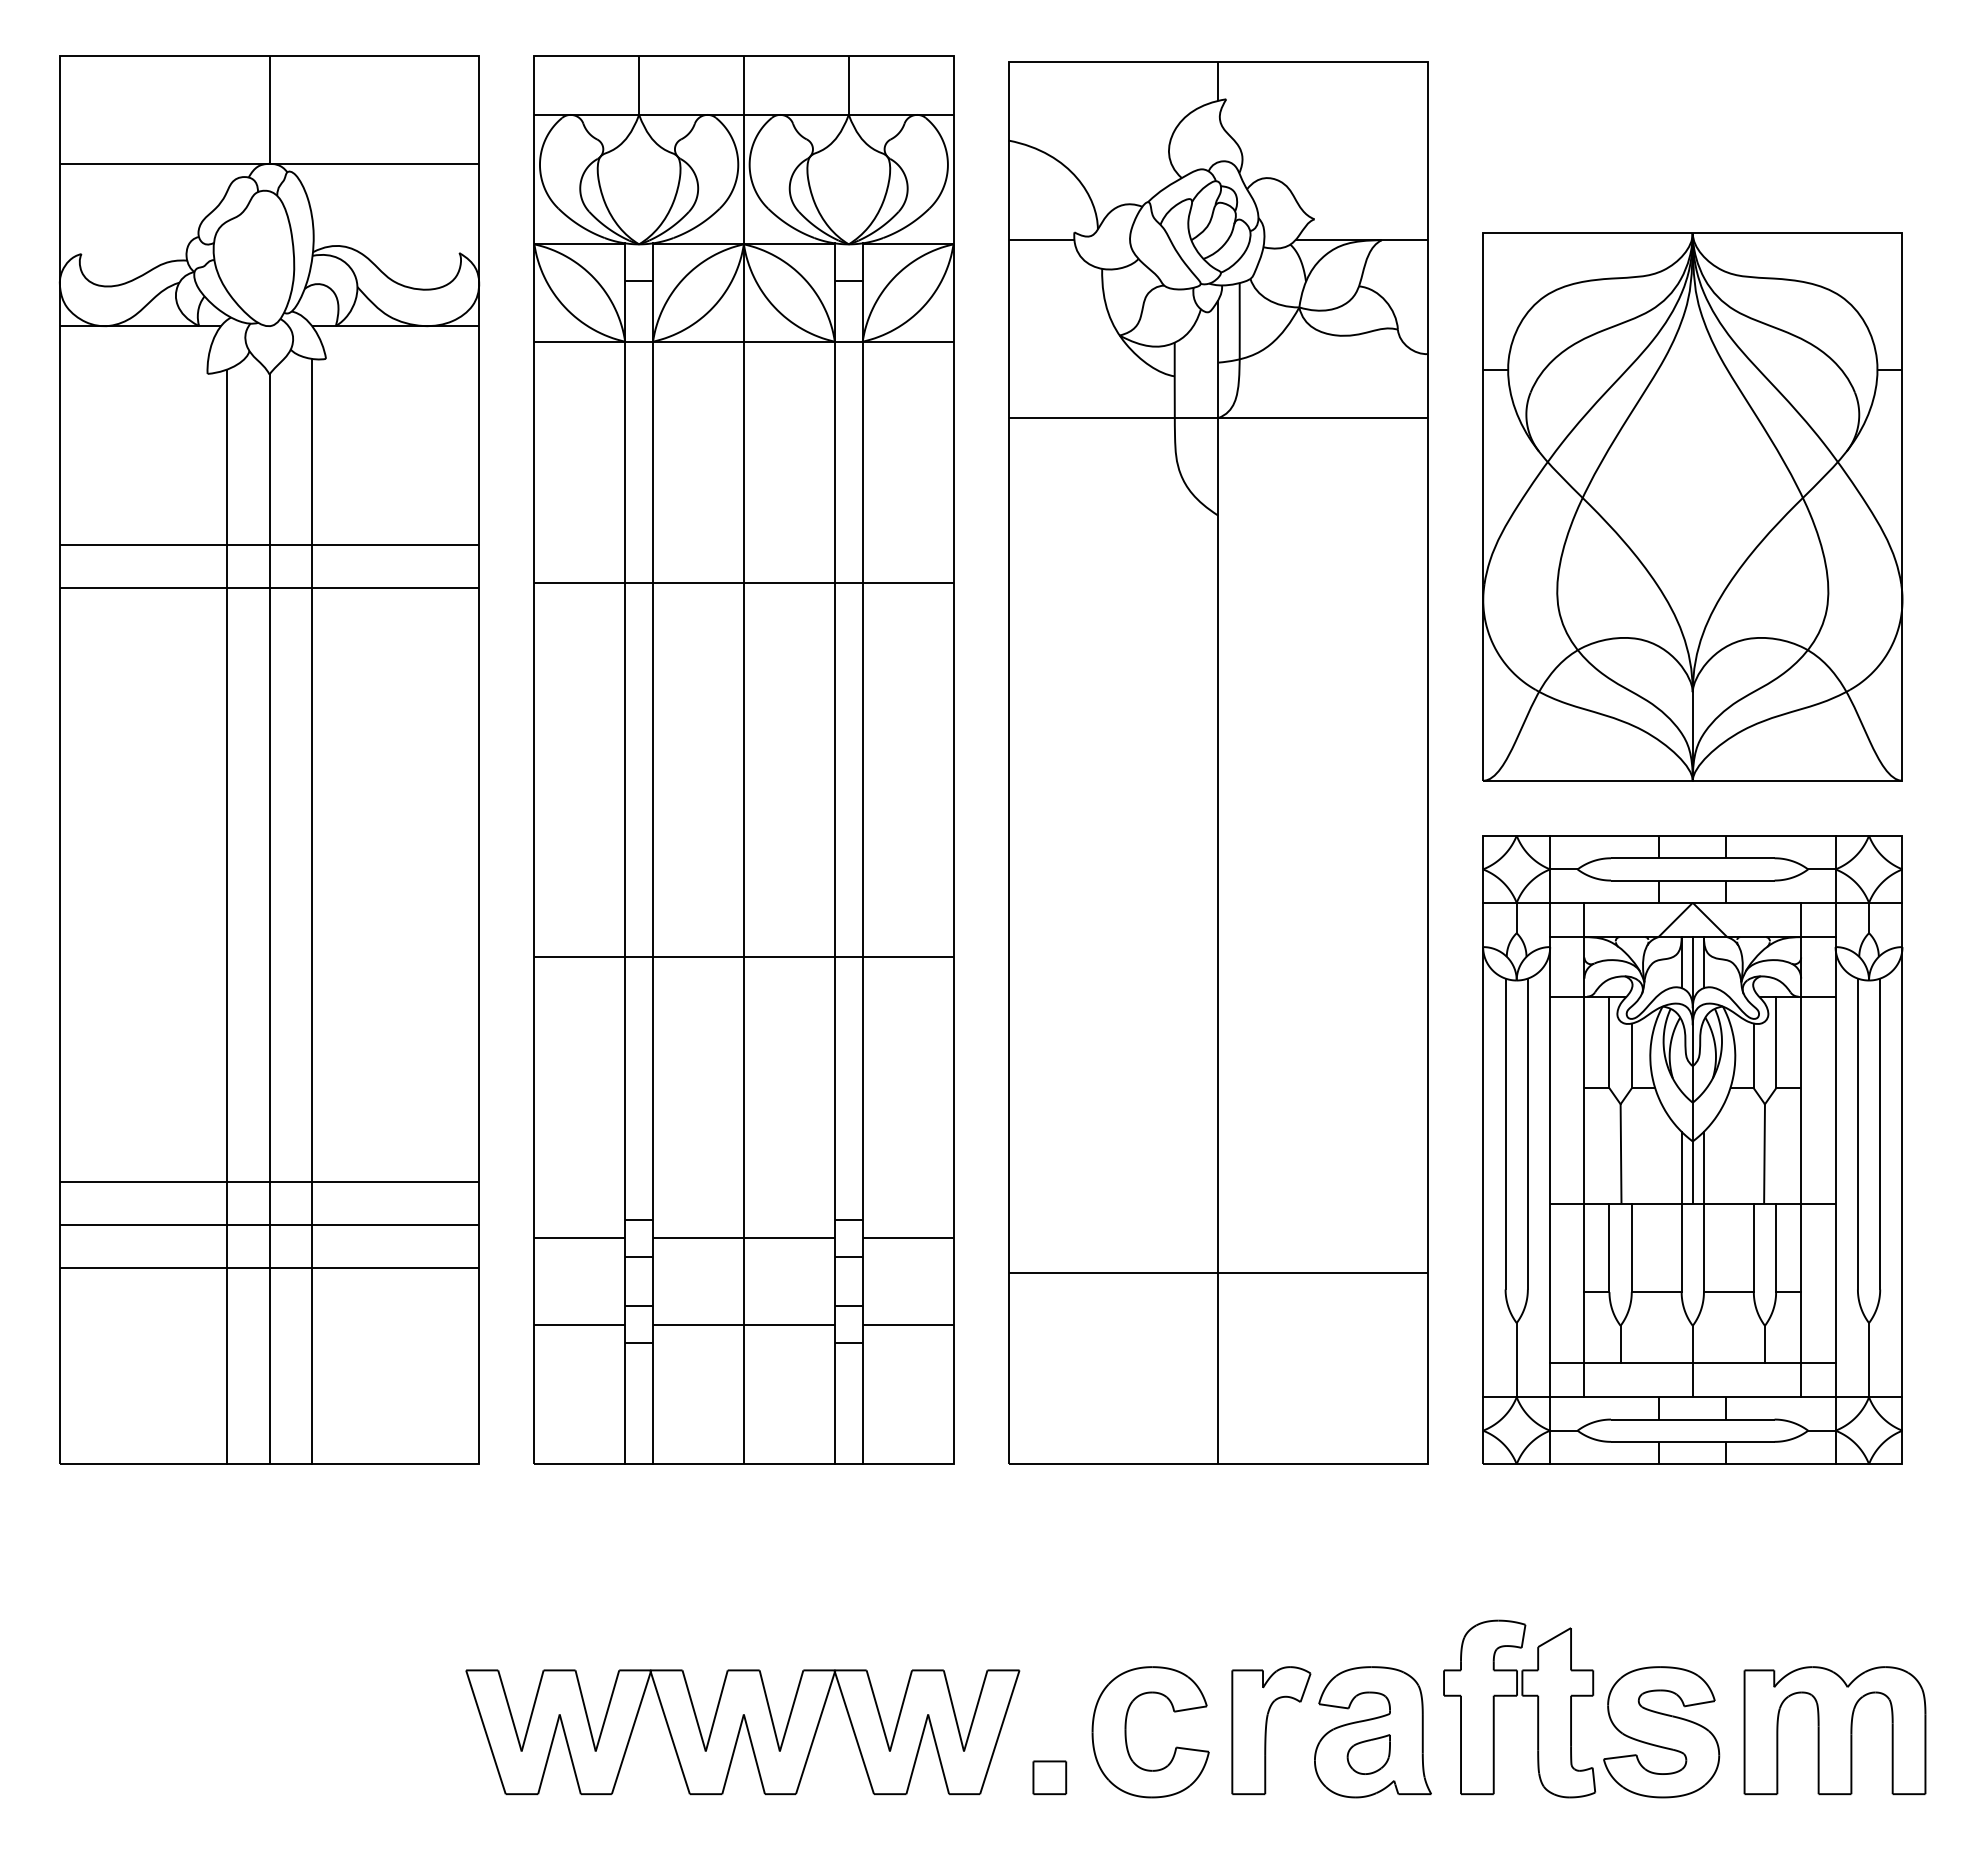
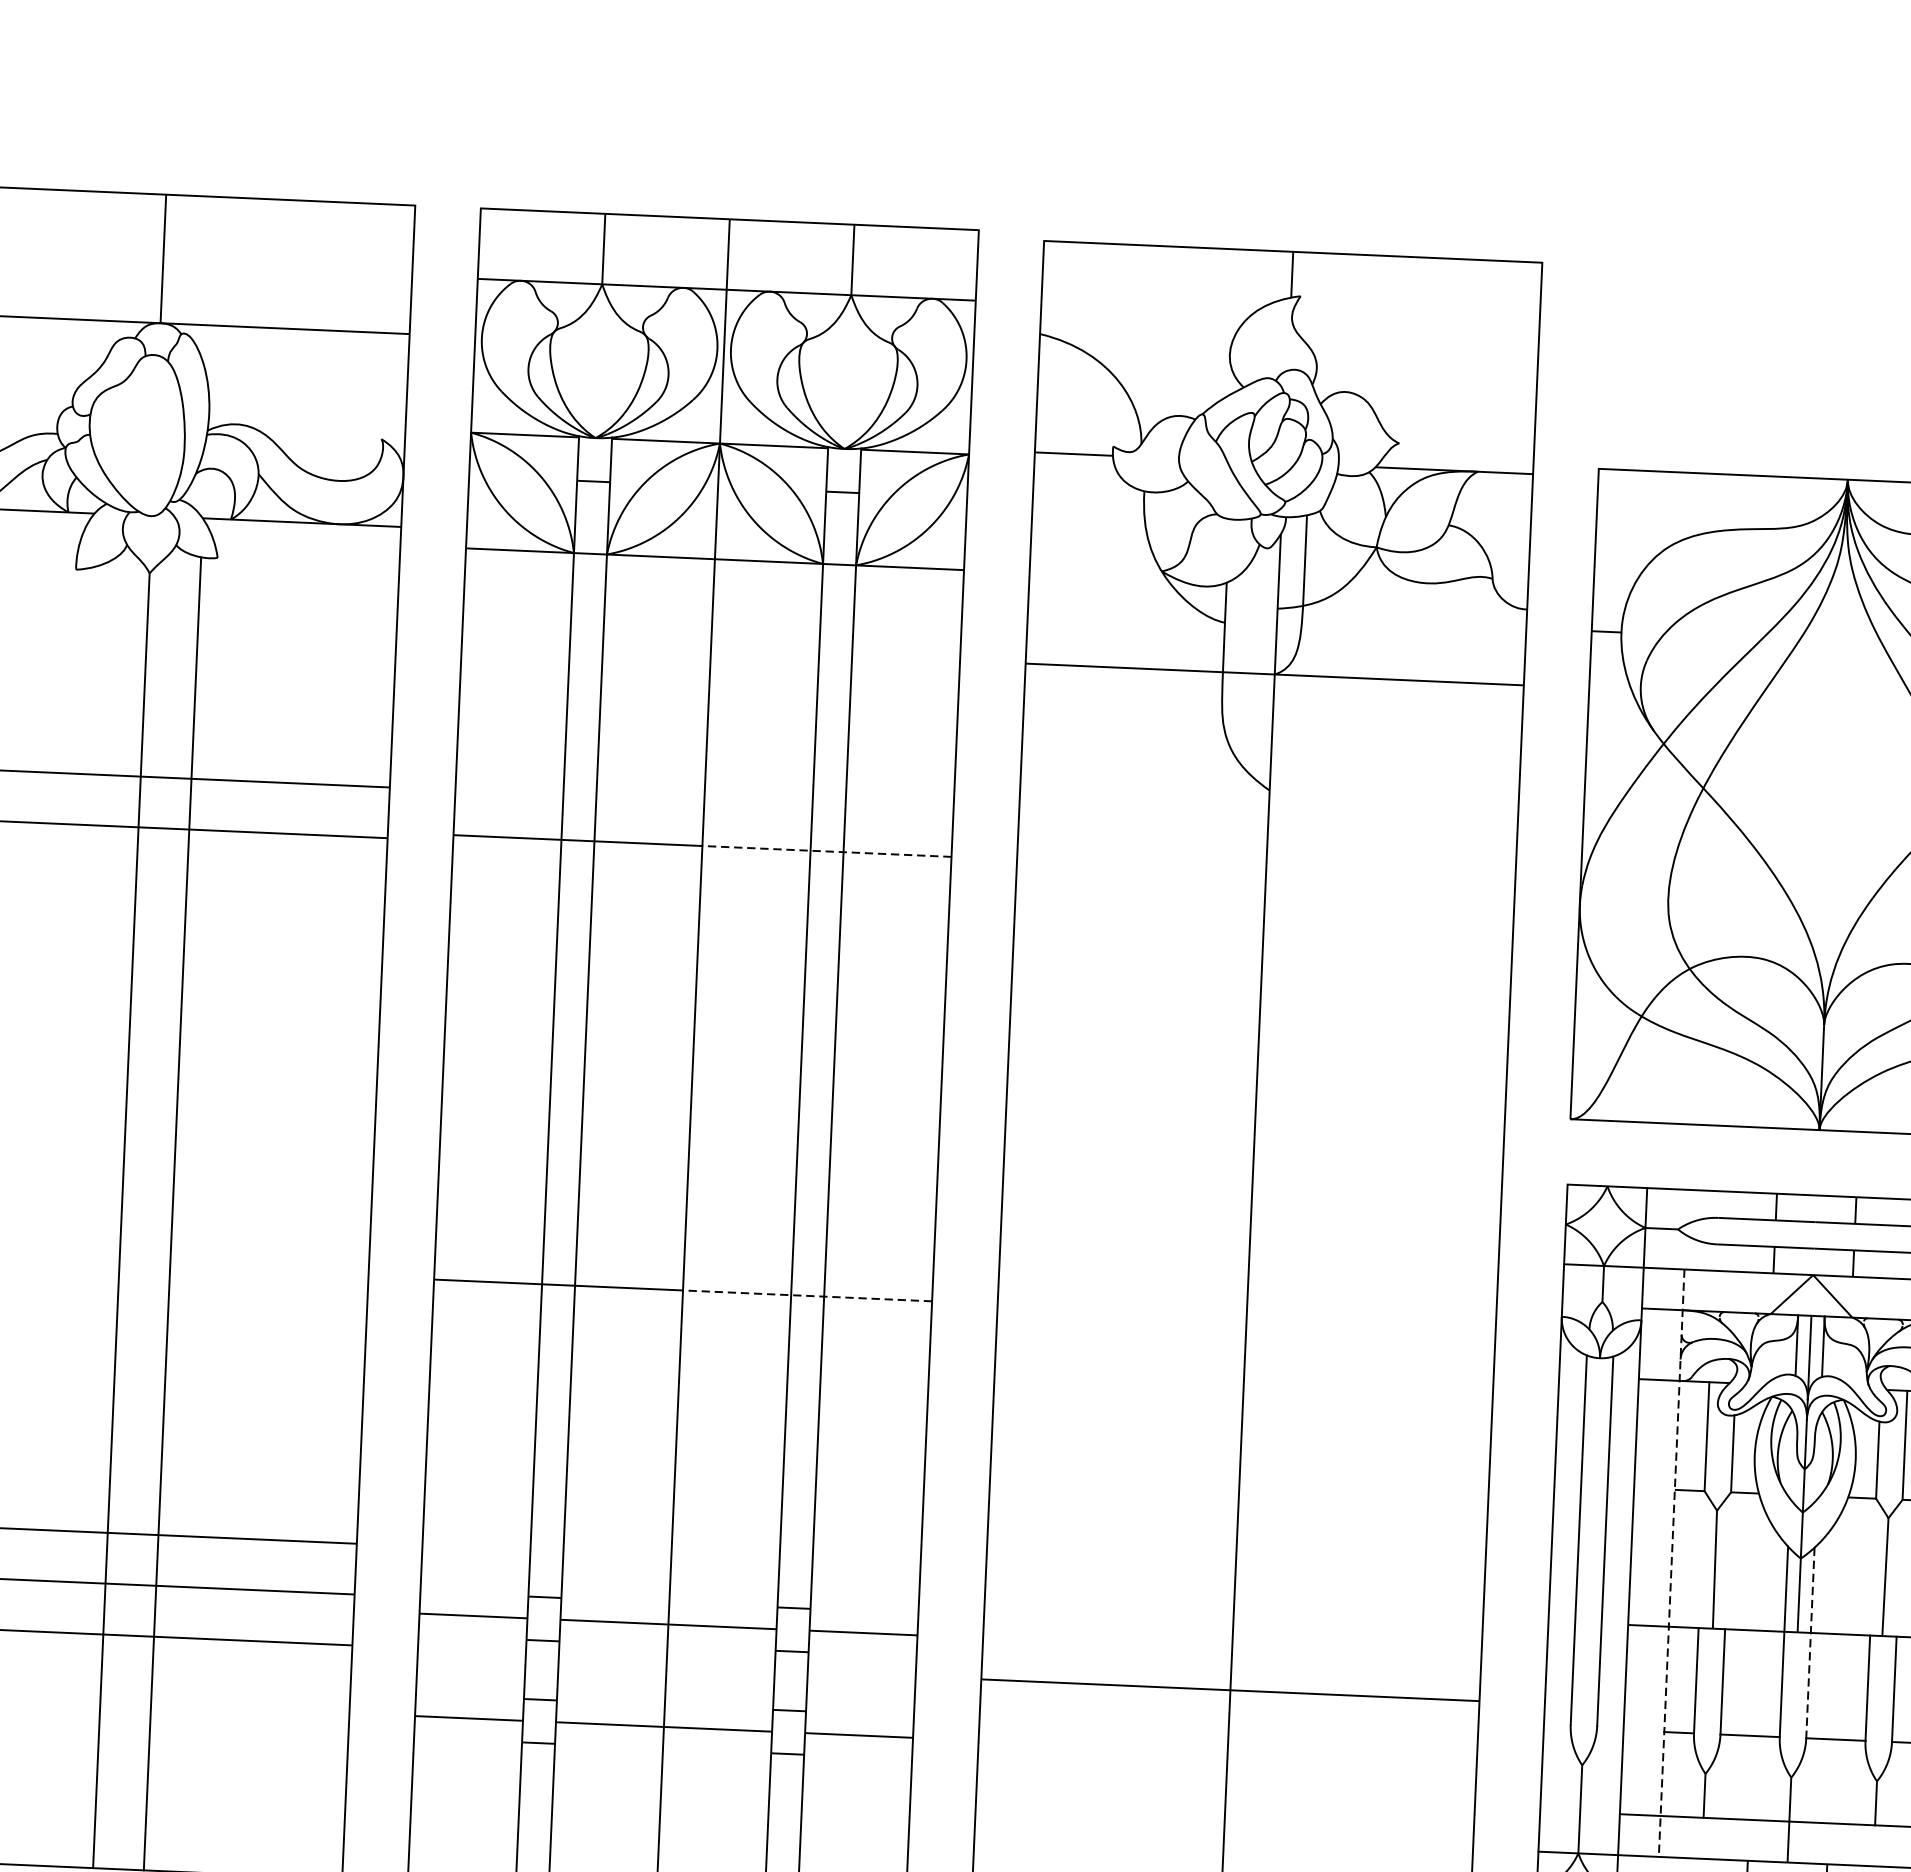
line: (848, 583) -> (826, 851), solid -> dashed
line: (226, 916) -> (70, 1215), removed
line: (848, 957) -> (807, 1296), solid -> dashed
line: (1584, 1150) -> (1671, 1563), solid -> dashed
line: (1703, 1212) -> (1809, 1643), solid -> dashed

